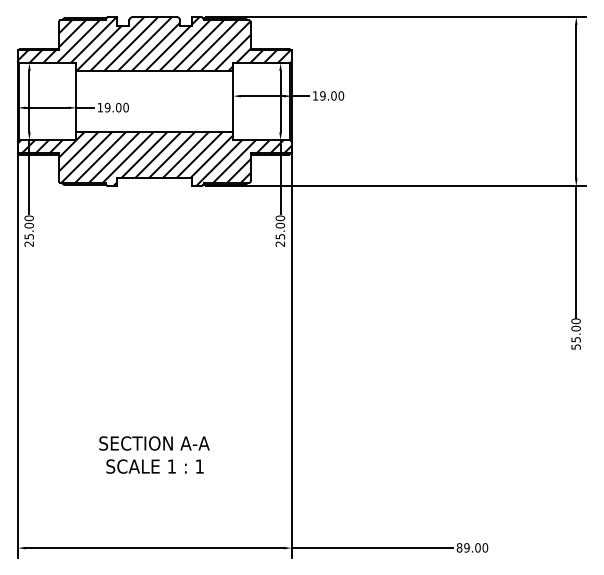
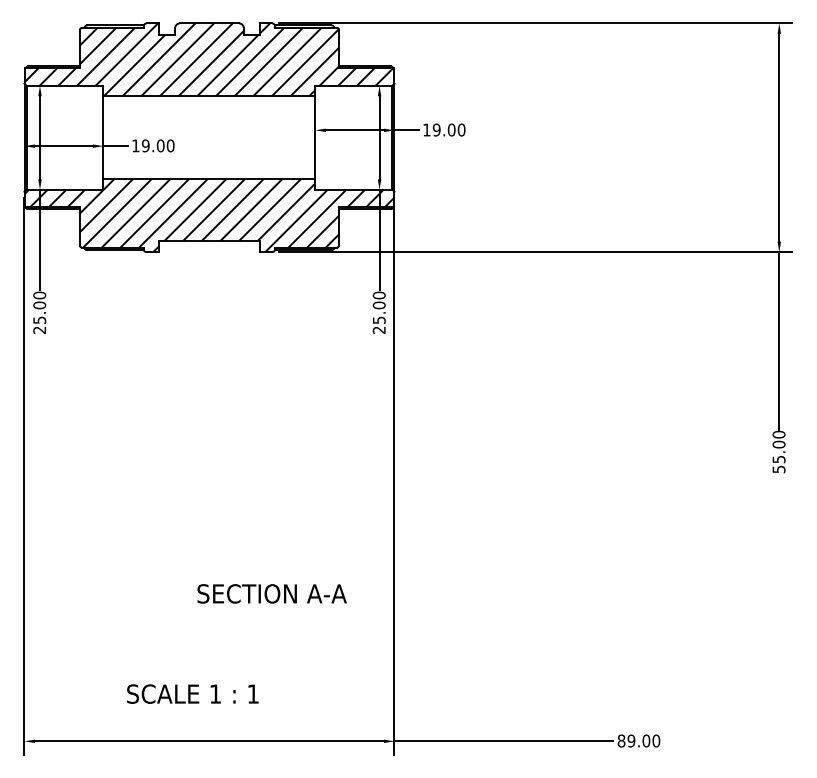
text: (154, 443) -> (271, 593), moved
text: (154, 466) -> (192, 693), moved

